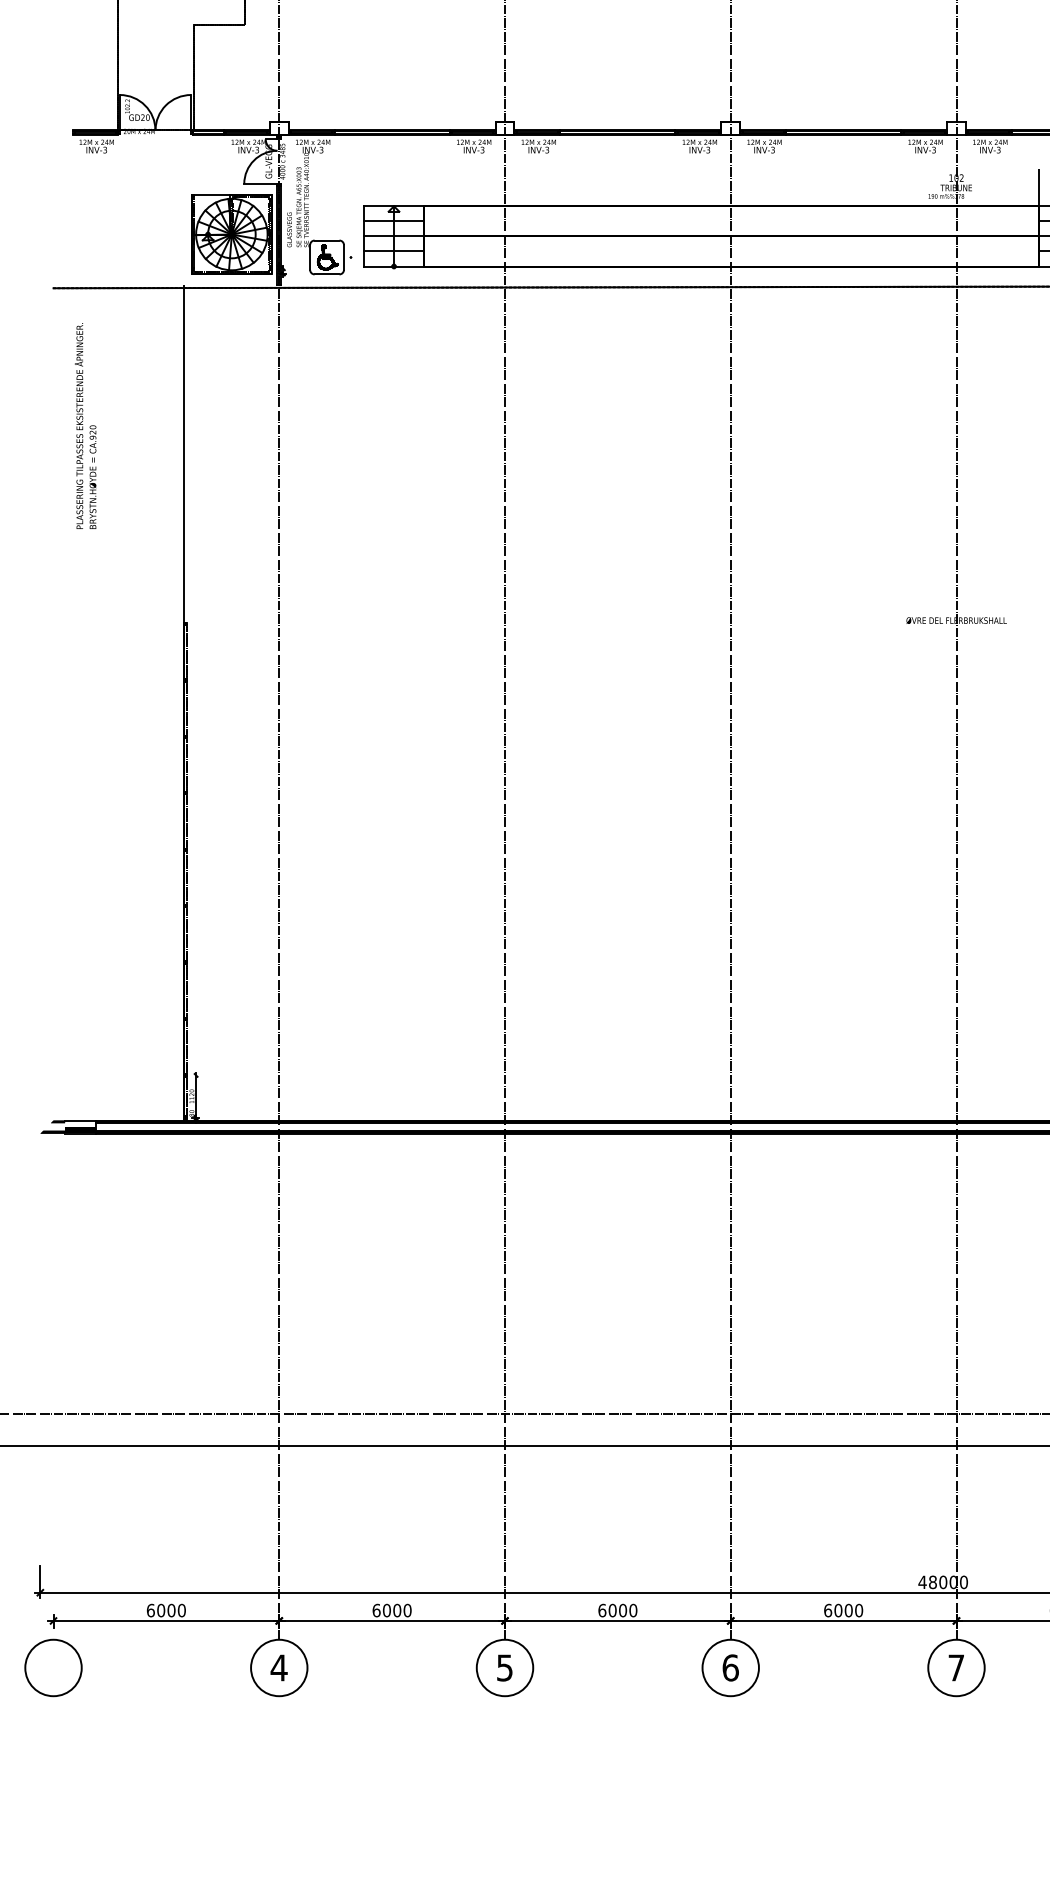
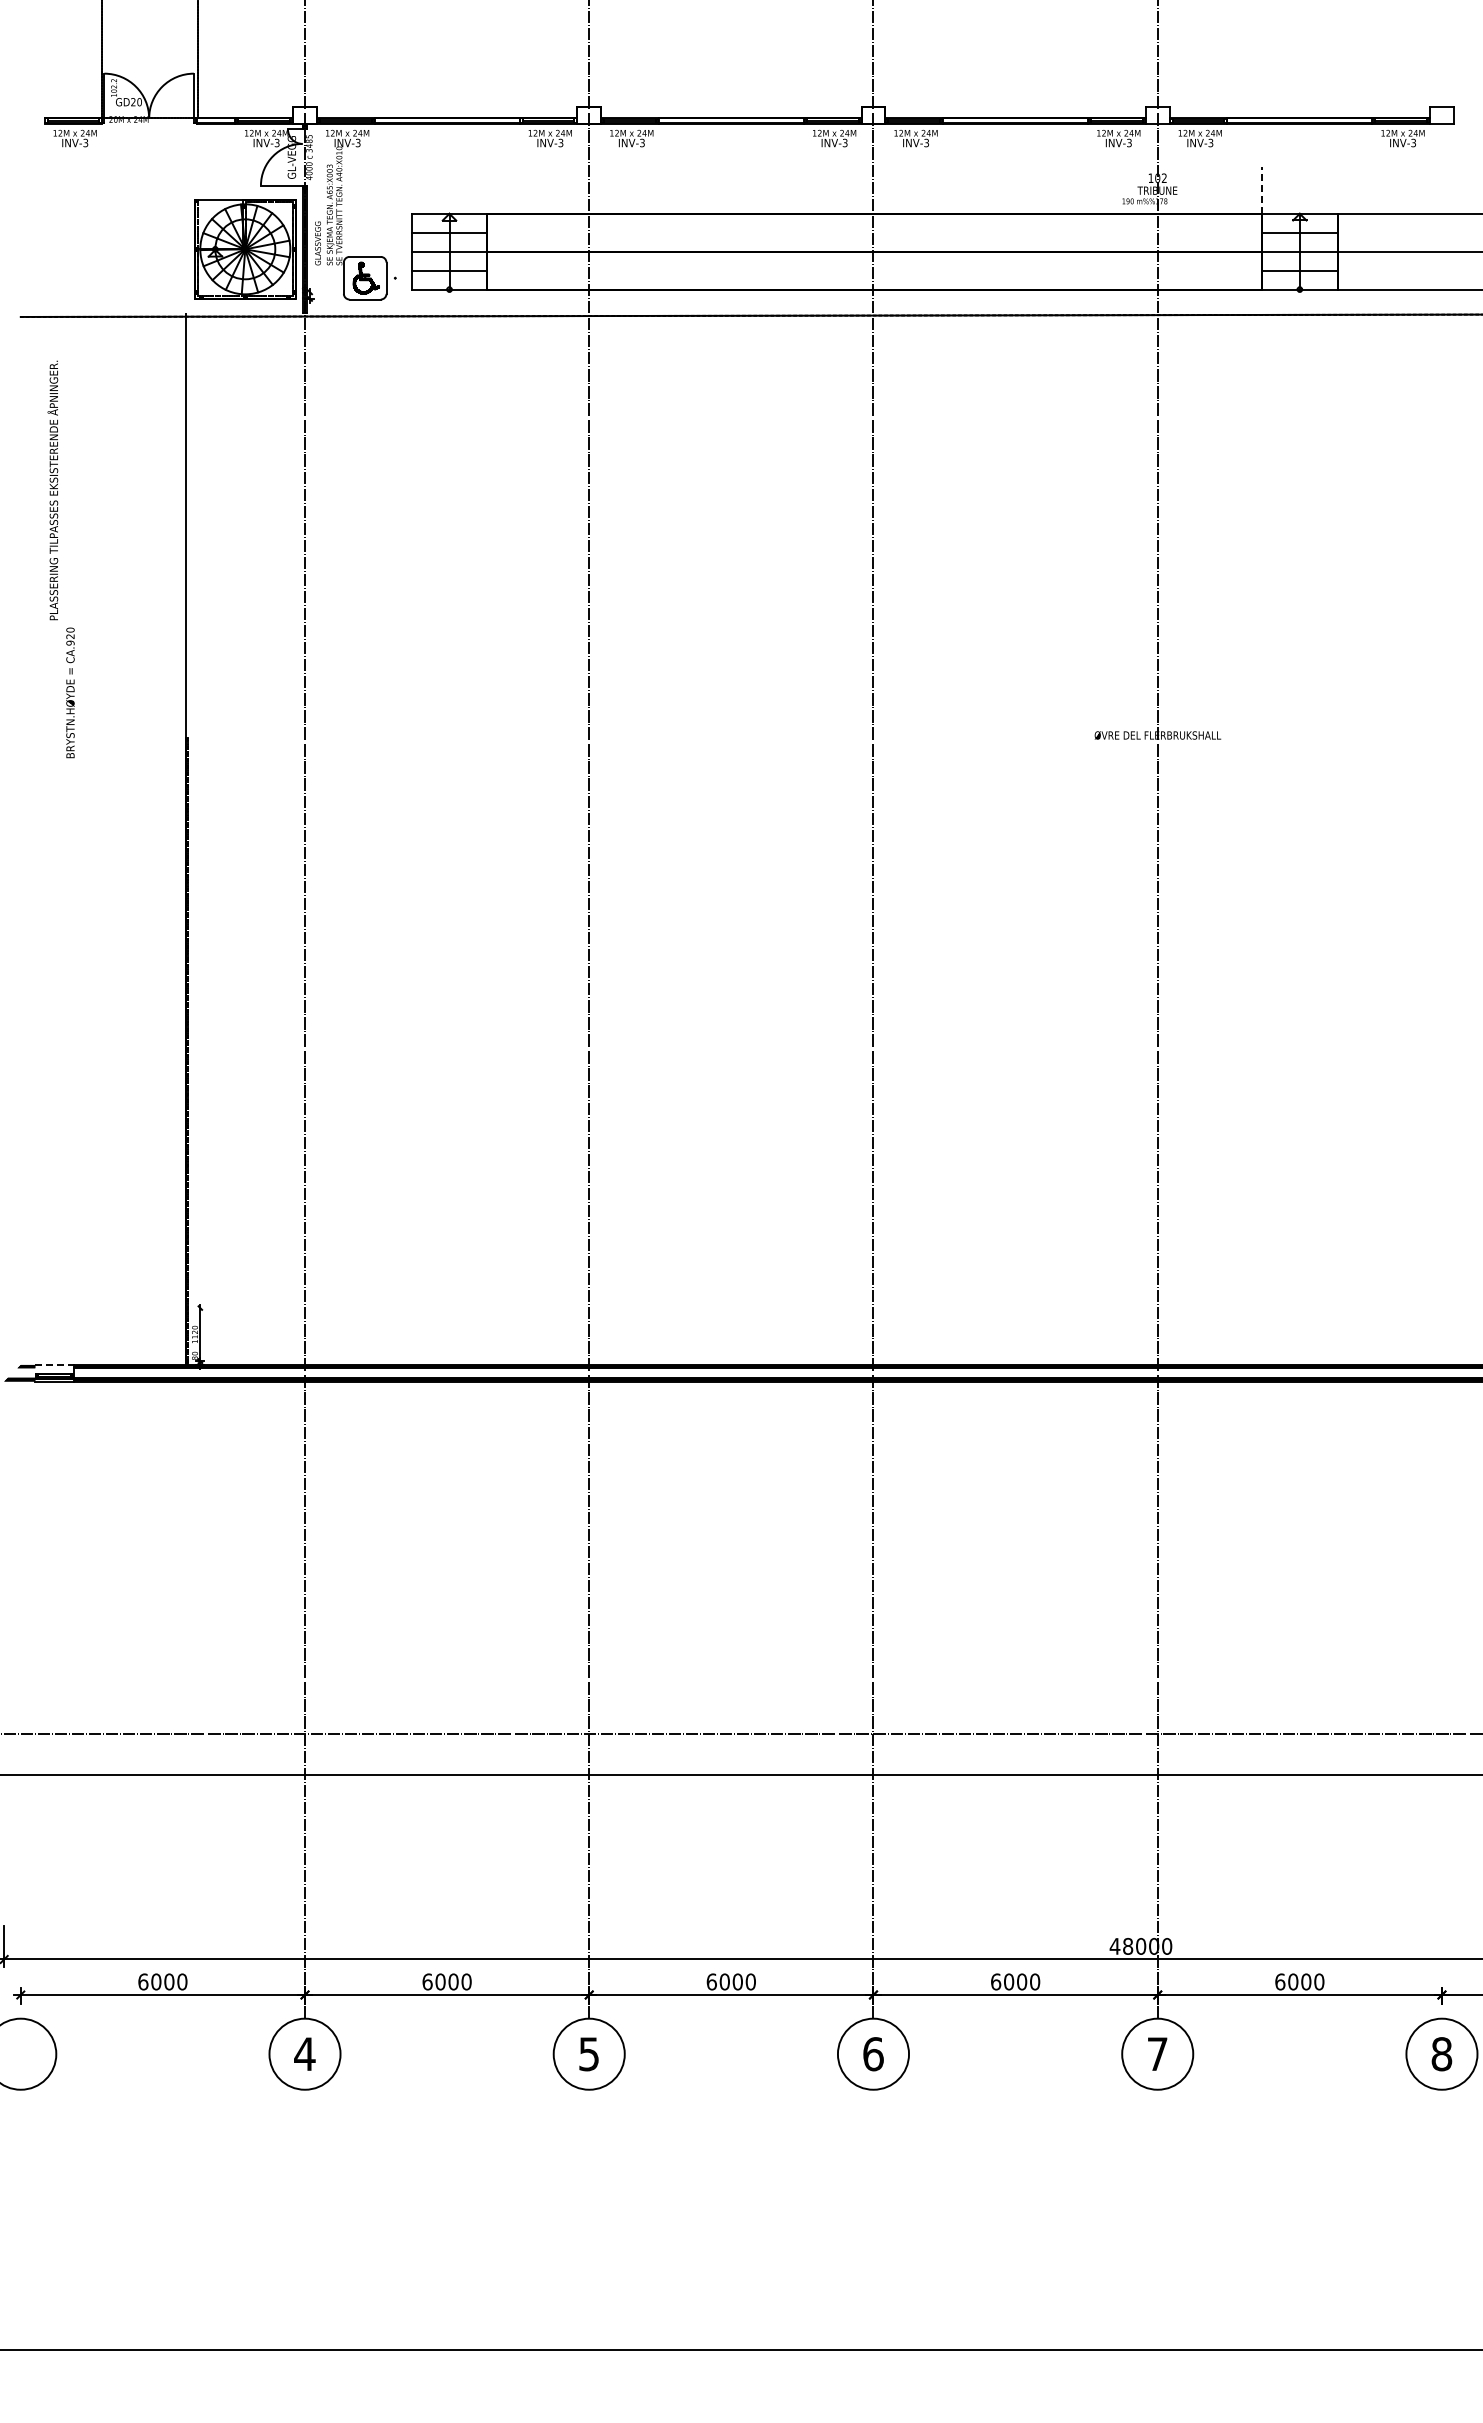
line: (1038, 187) -> (1261, 189), solid -> dashed
text: (93, 476) -> (70, 692), moved
line: (81, 1120) -> (55, 1364), solid -> dashed

